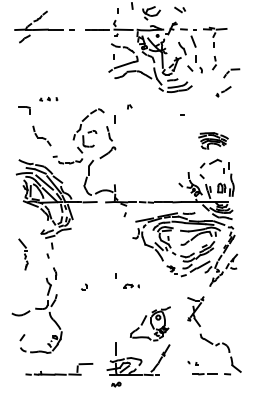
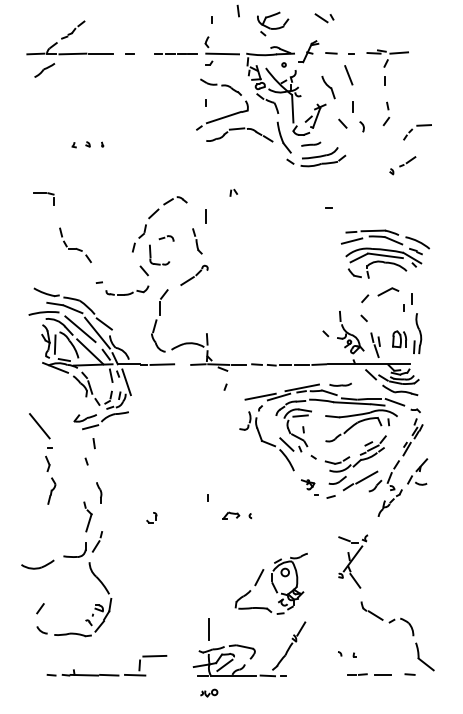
part: (48, 98) -> (87, 143), moved
part: (213, 140) -> (384, 253), size x1.67
part: (23, 254) -> (42, 458), size x1.67

